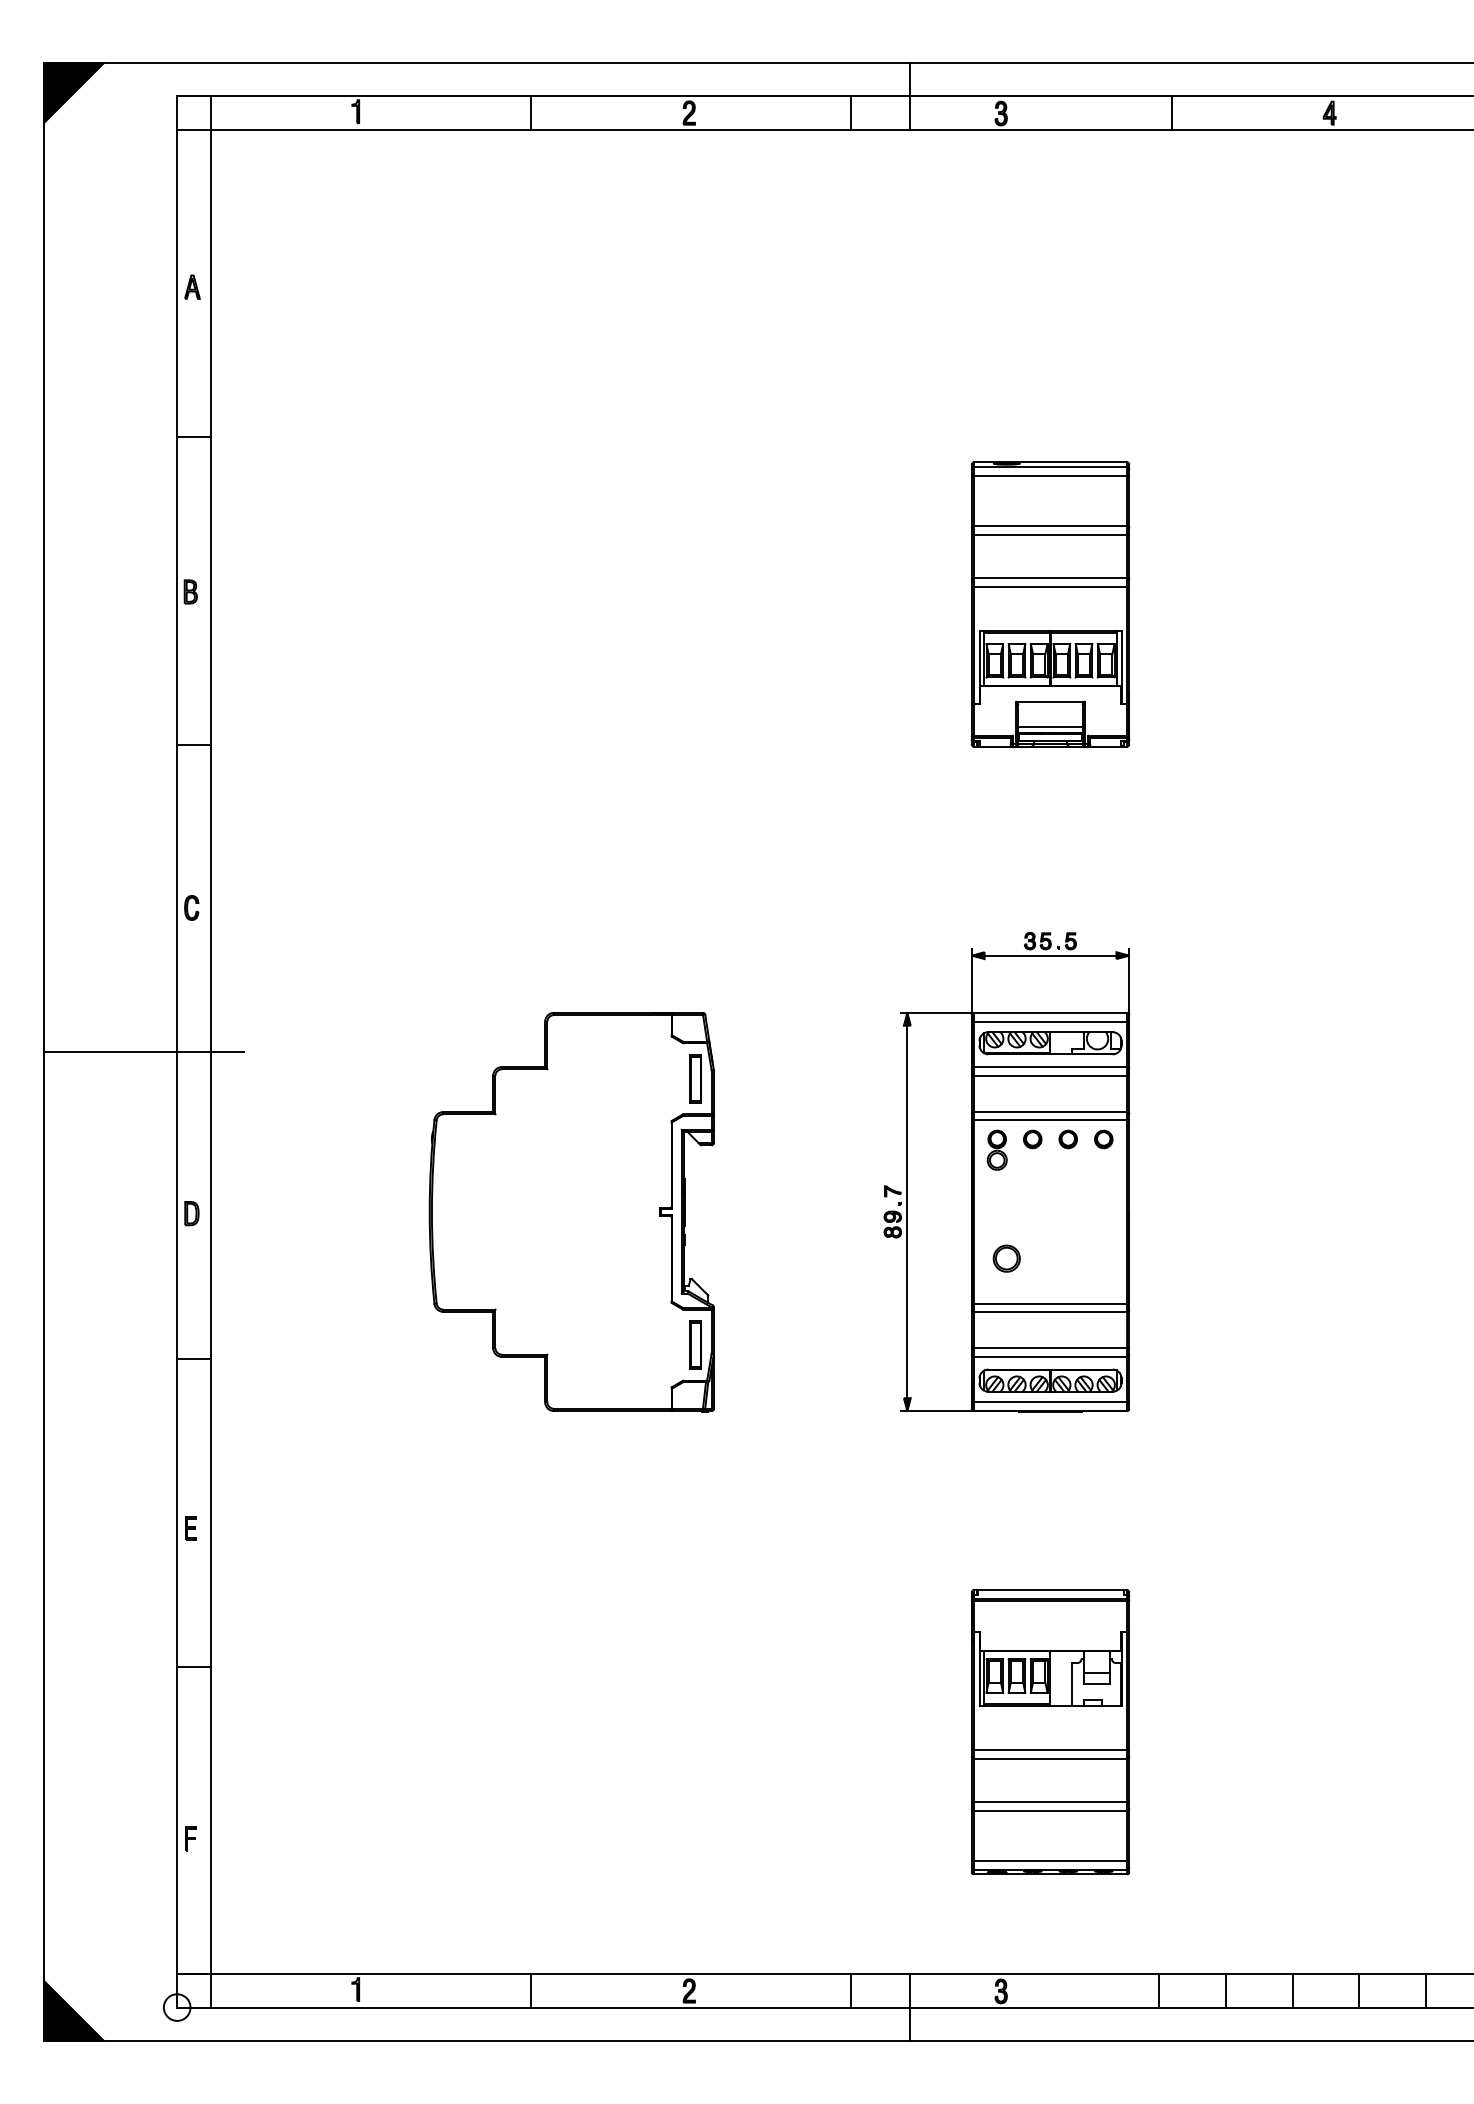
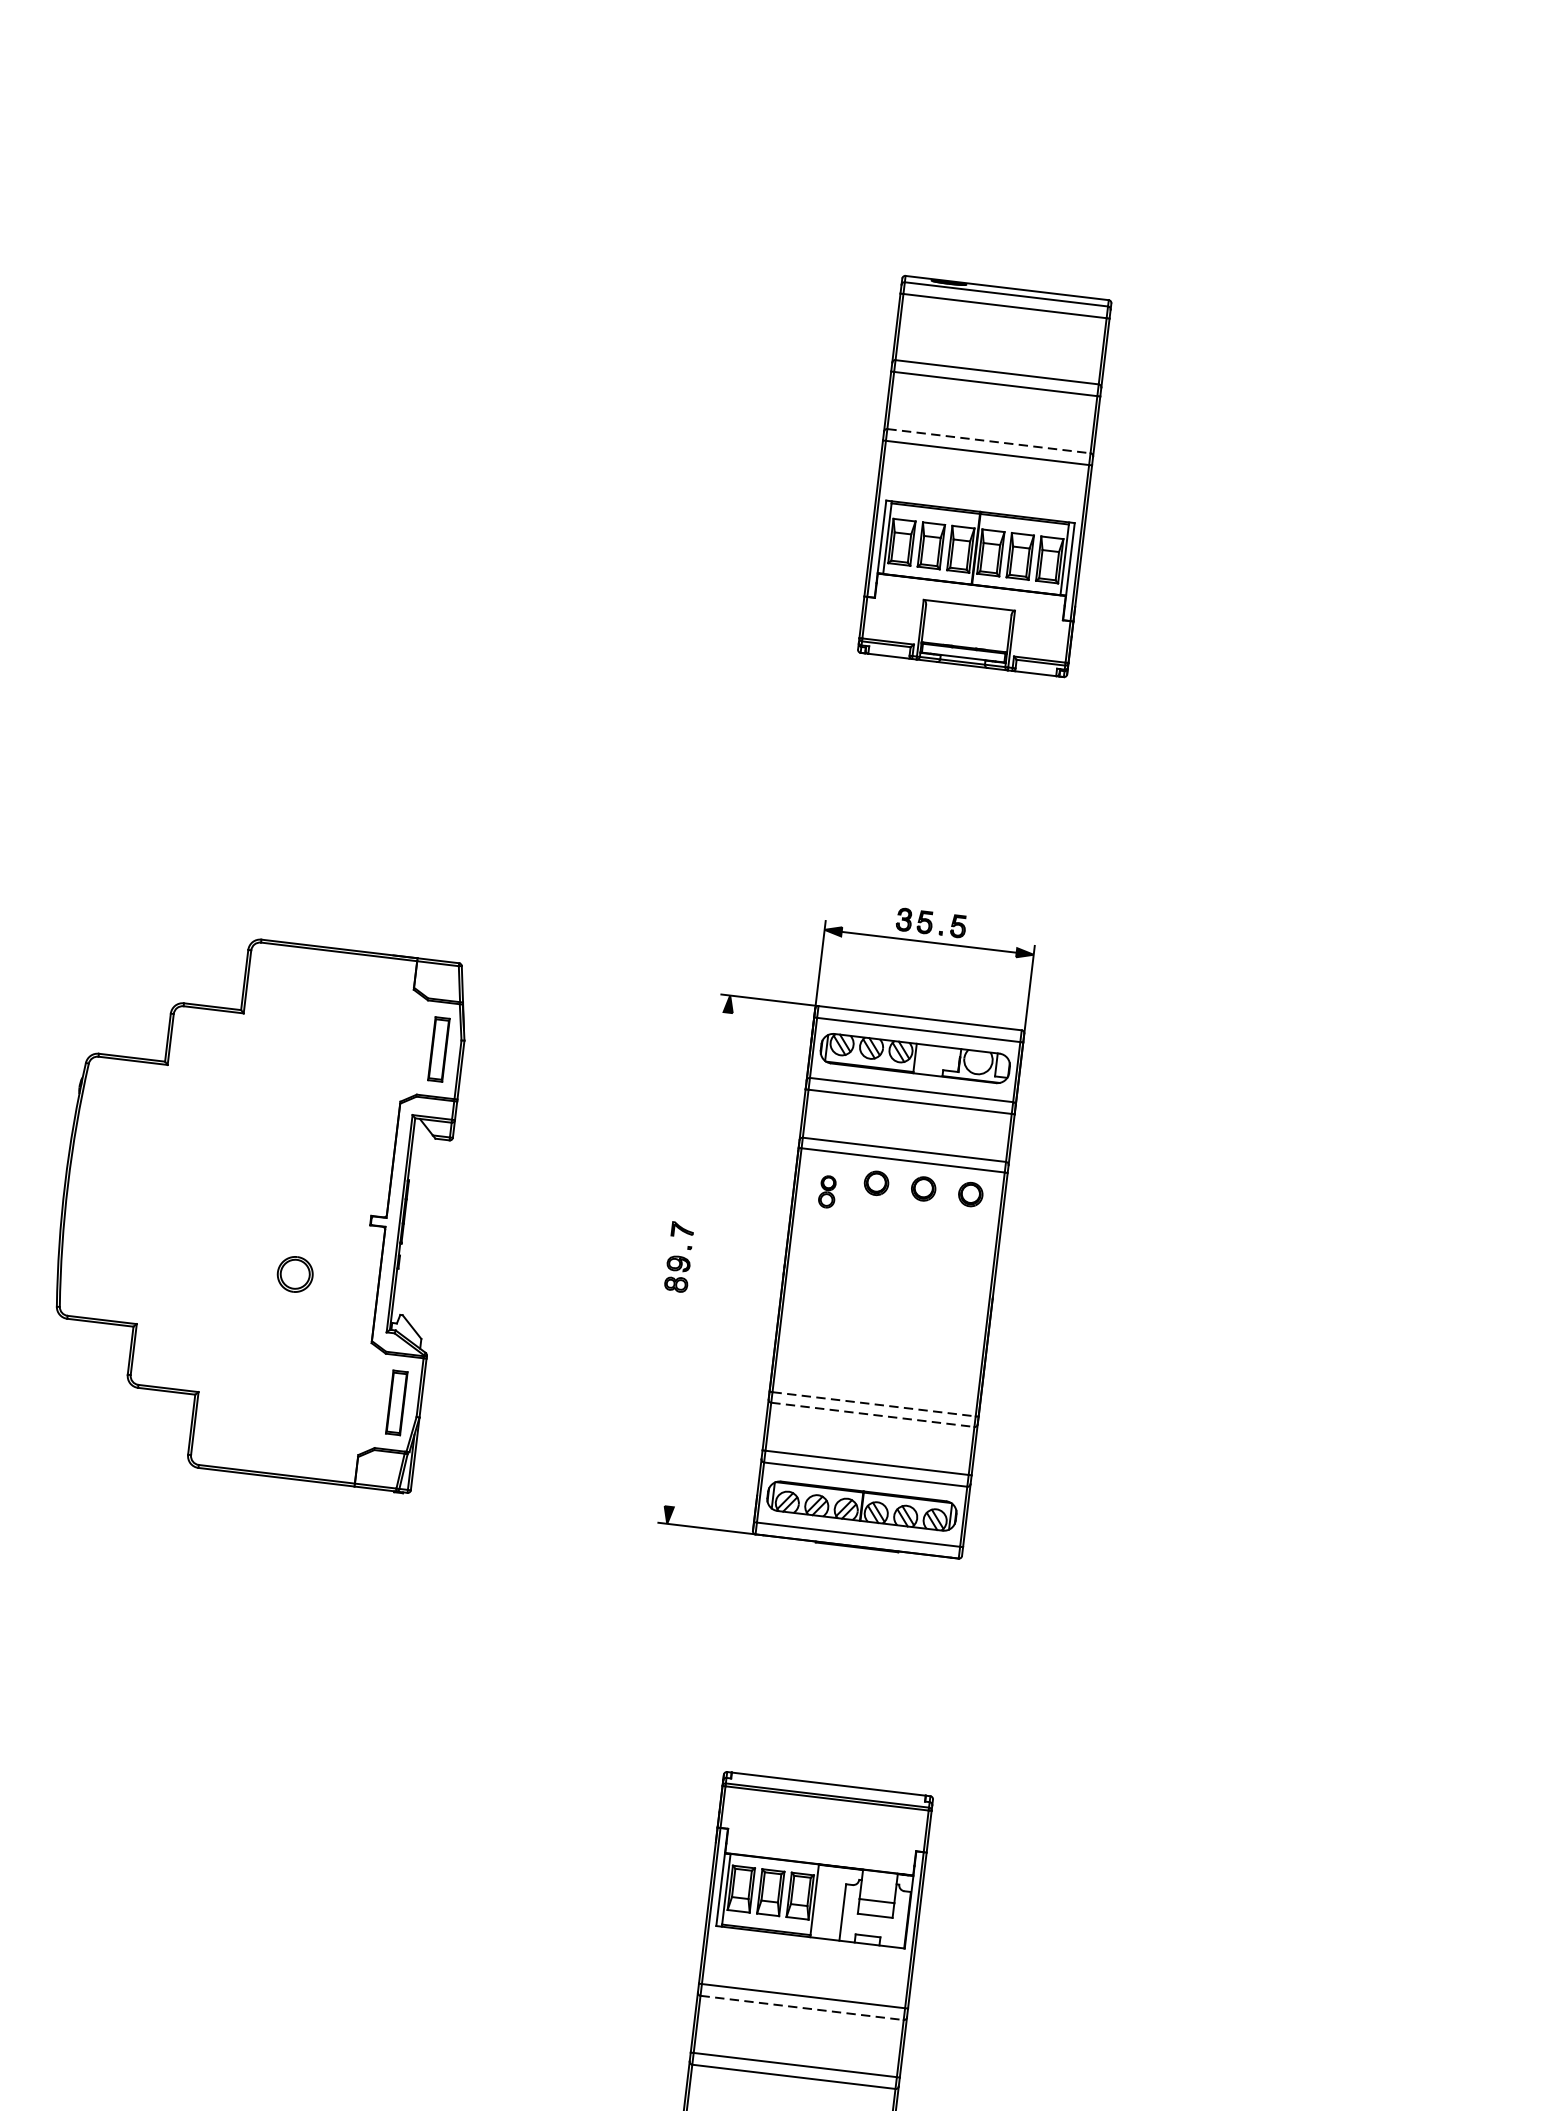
line: (1050, 577) -> (988, 440), solid -> dashed
line: (1050, 726) -> (965, 638), removed
part: (996, 1149) -> (826, 1190), size x0.6
line: (907, 1211) -> (698, 1259), removed
part: (1006, 1258) -> (294, 1274), moved
line: (1050, 1303) -> (874, 1403), solid -> dashed
line: (1050, 1311) -> (872, 1414), solid -> dashed
line: (1050, 1758) -> (802, 2007), solid -> dashed

